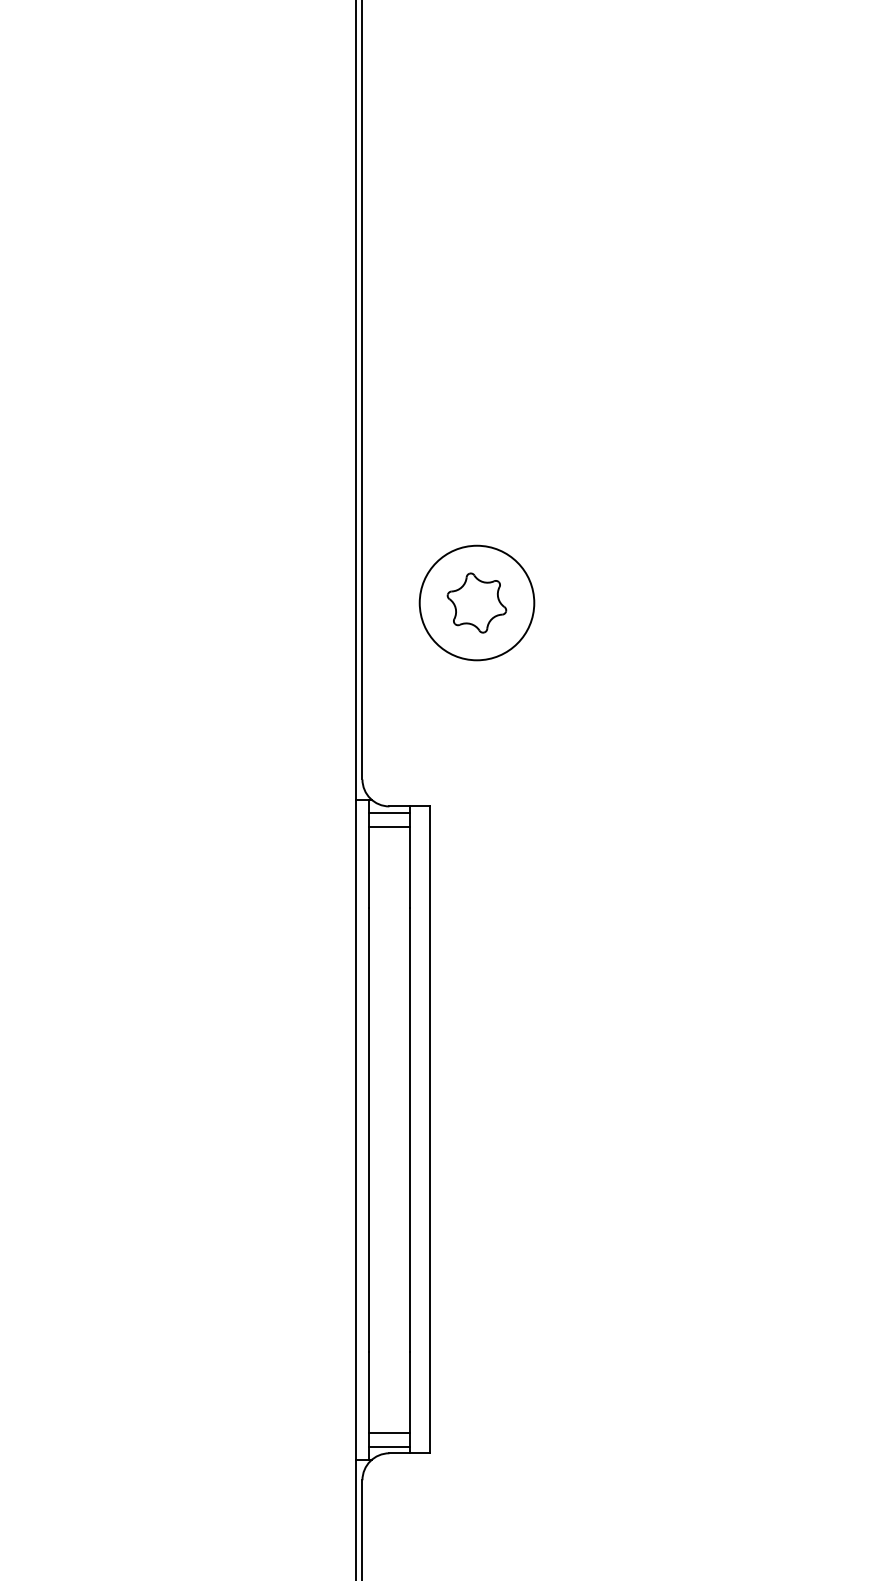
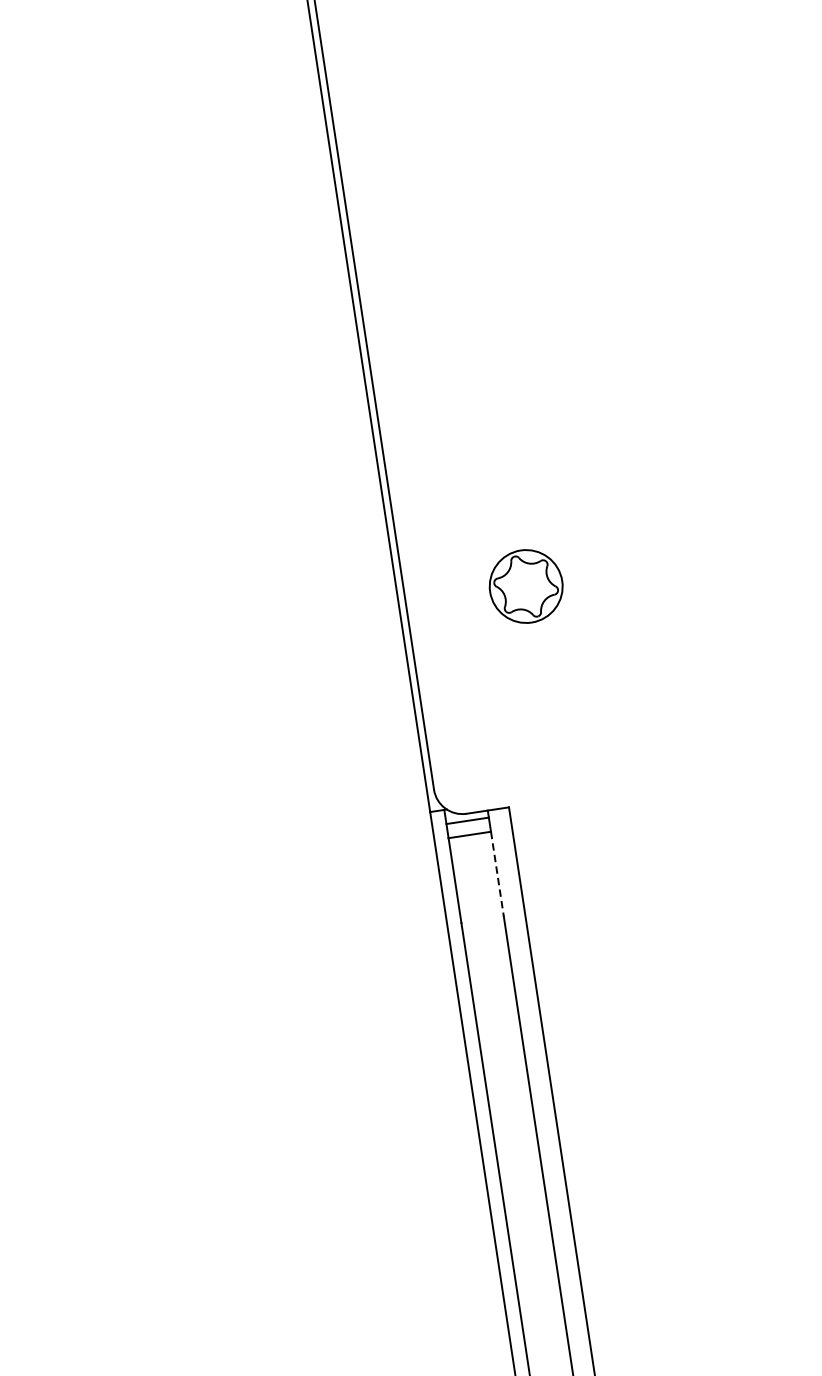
circle: (476, 602) -> (525, 586), size x0.6
line: (409, 867) -> (497, 874), solid -> dashed

